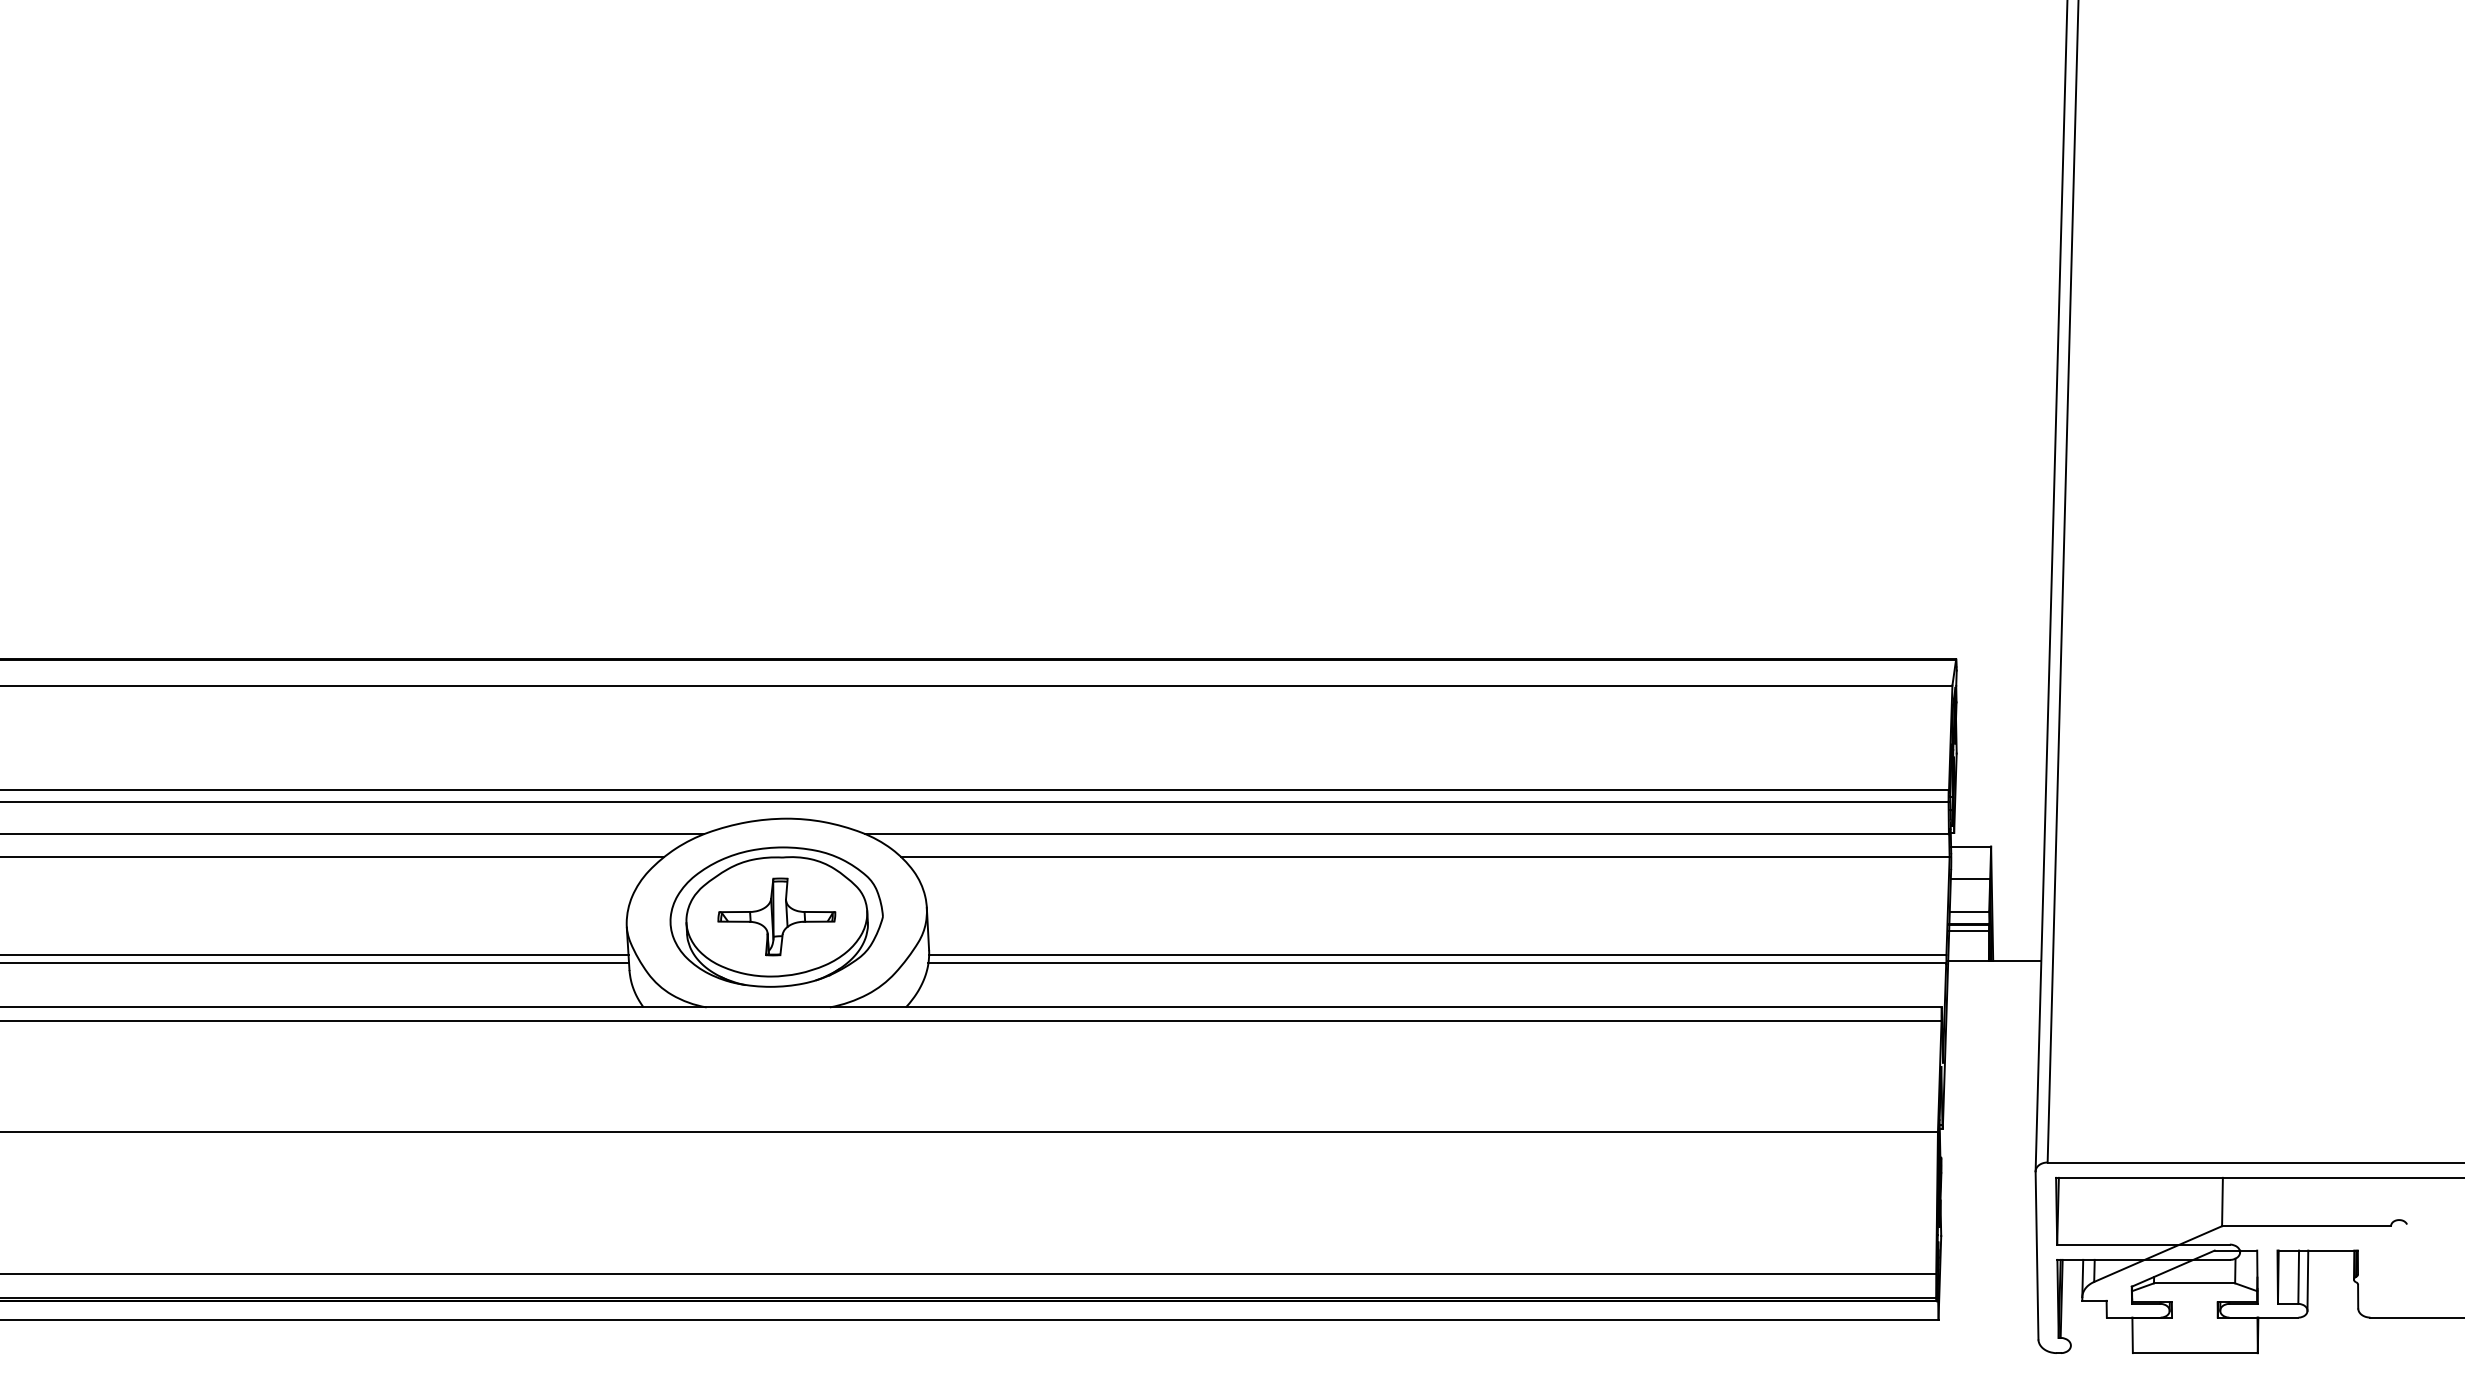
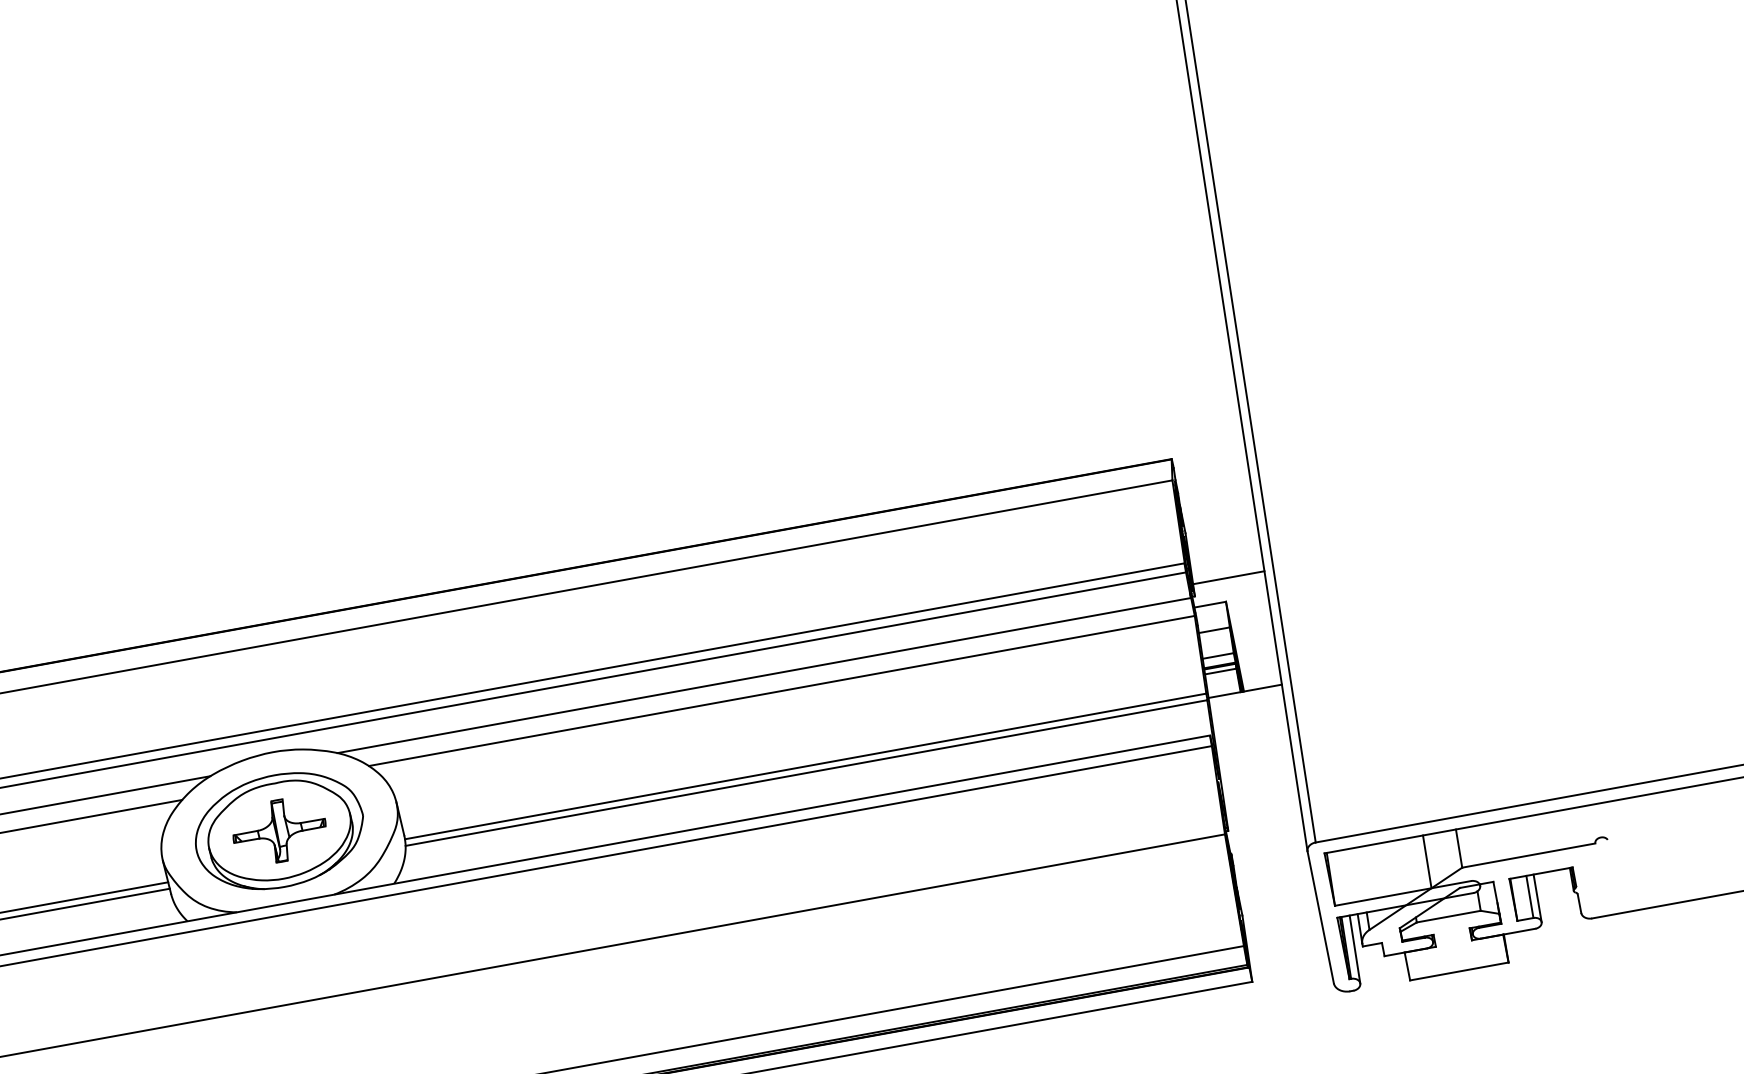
line: (1999, 817) -> (1228, 577), added
line: (2180, 1210) -> (1427, 861), added
line: (2071, 1302) -> (1354, 949), added

